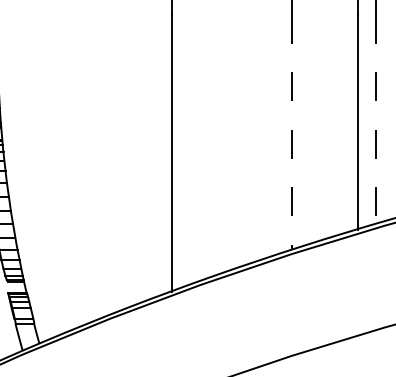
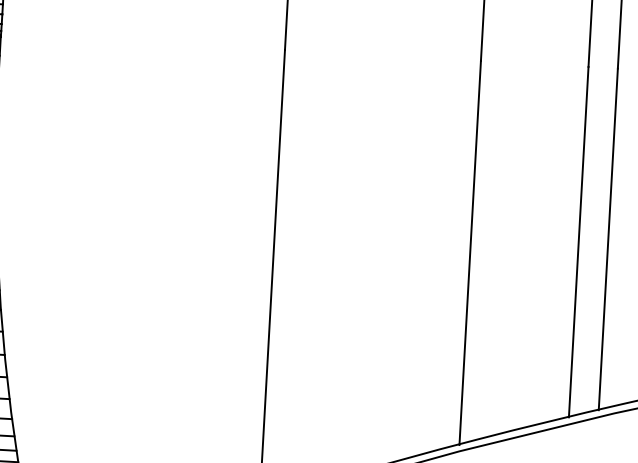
line: (375, 119) -> (608, 239), dashed -> solid
line: (291, 132) -> (469, 252), dashed -> solid

